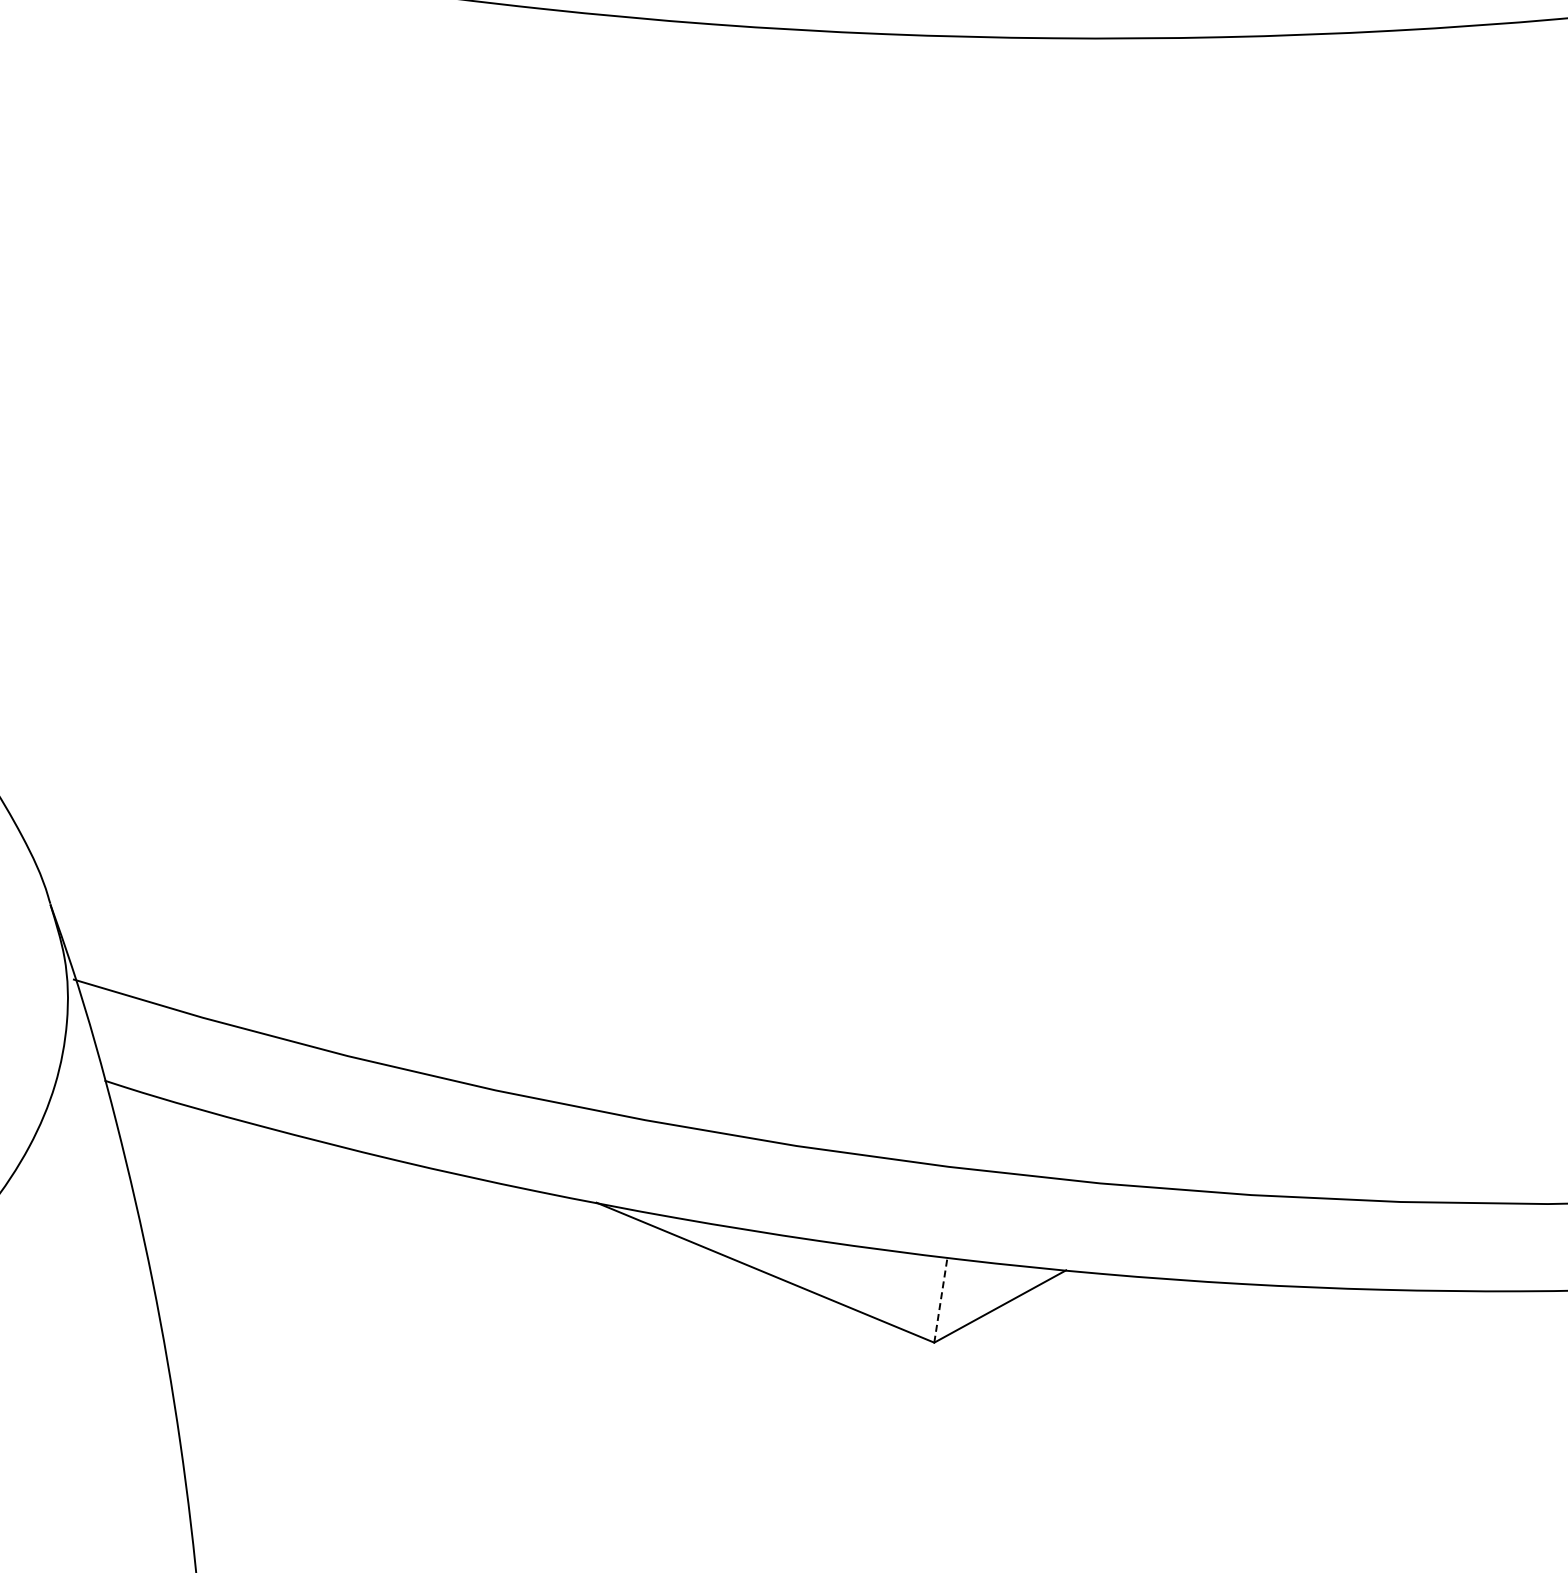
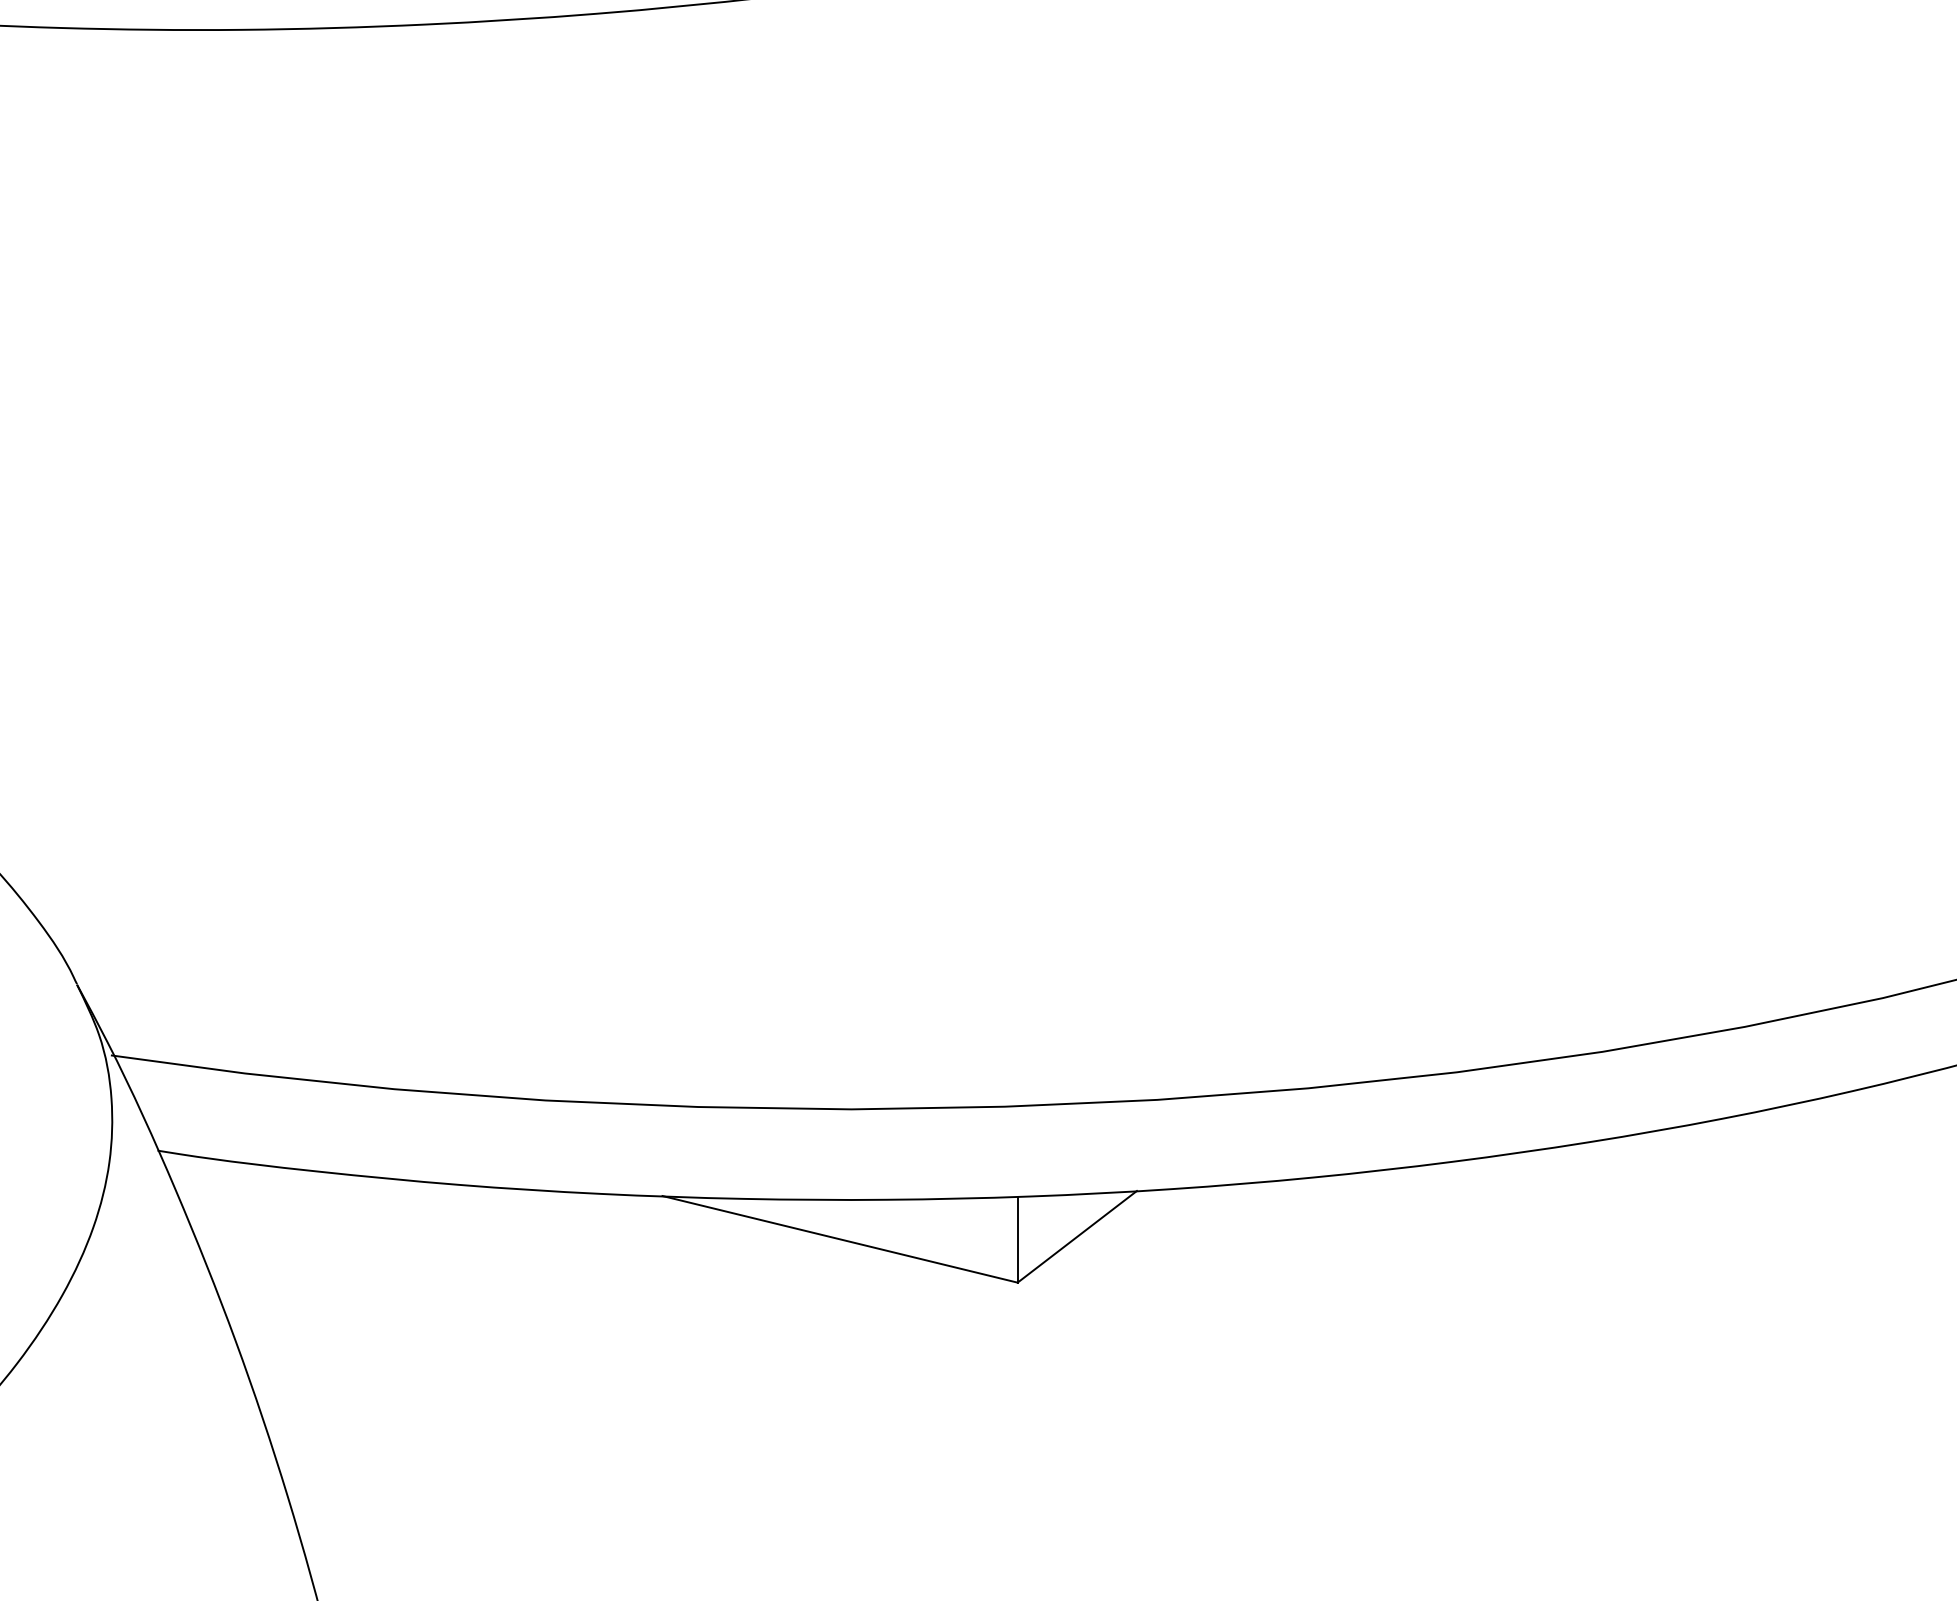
line: (940, 1299) -> (1017, 1239), dashed -> solid

